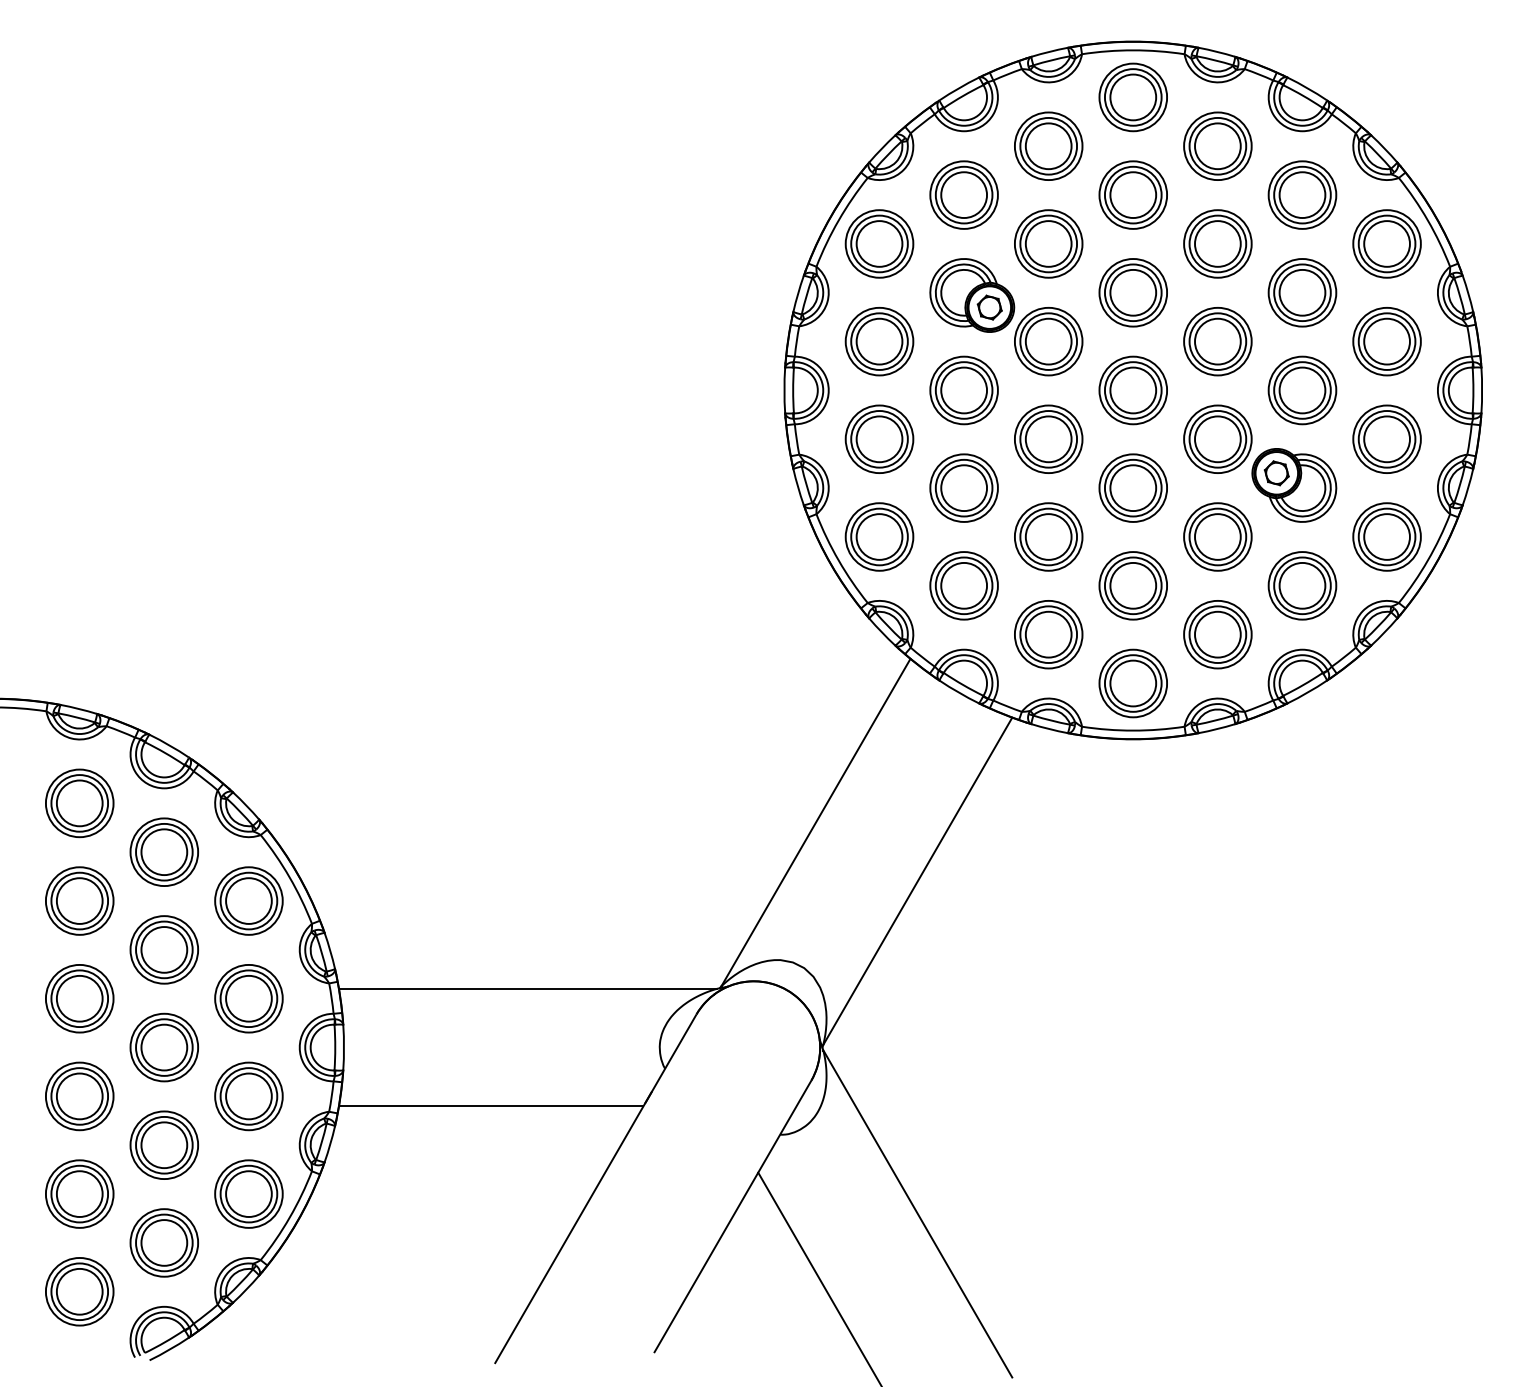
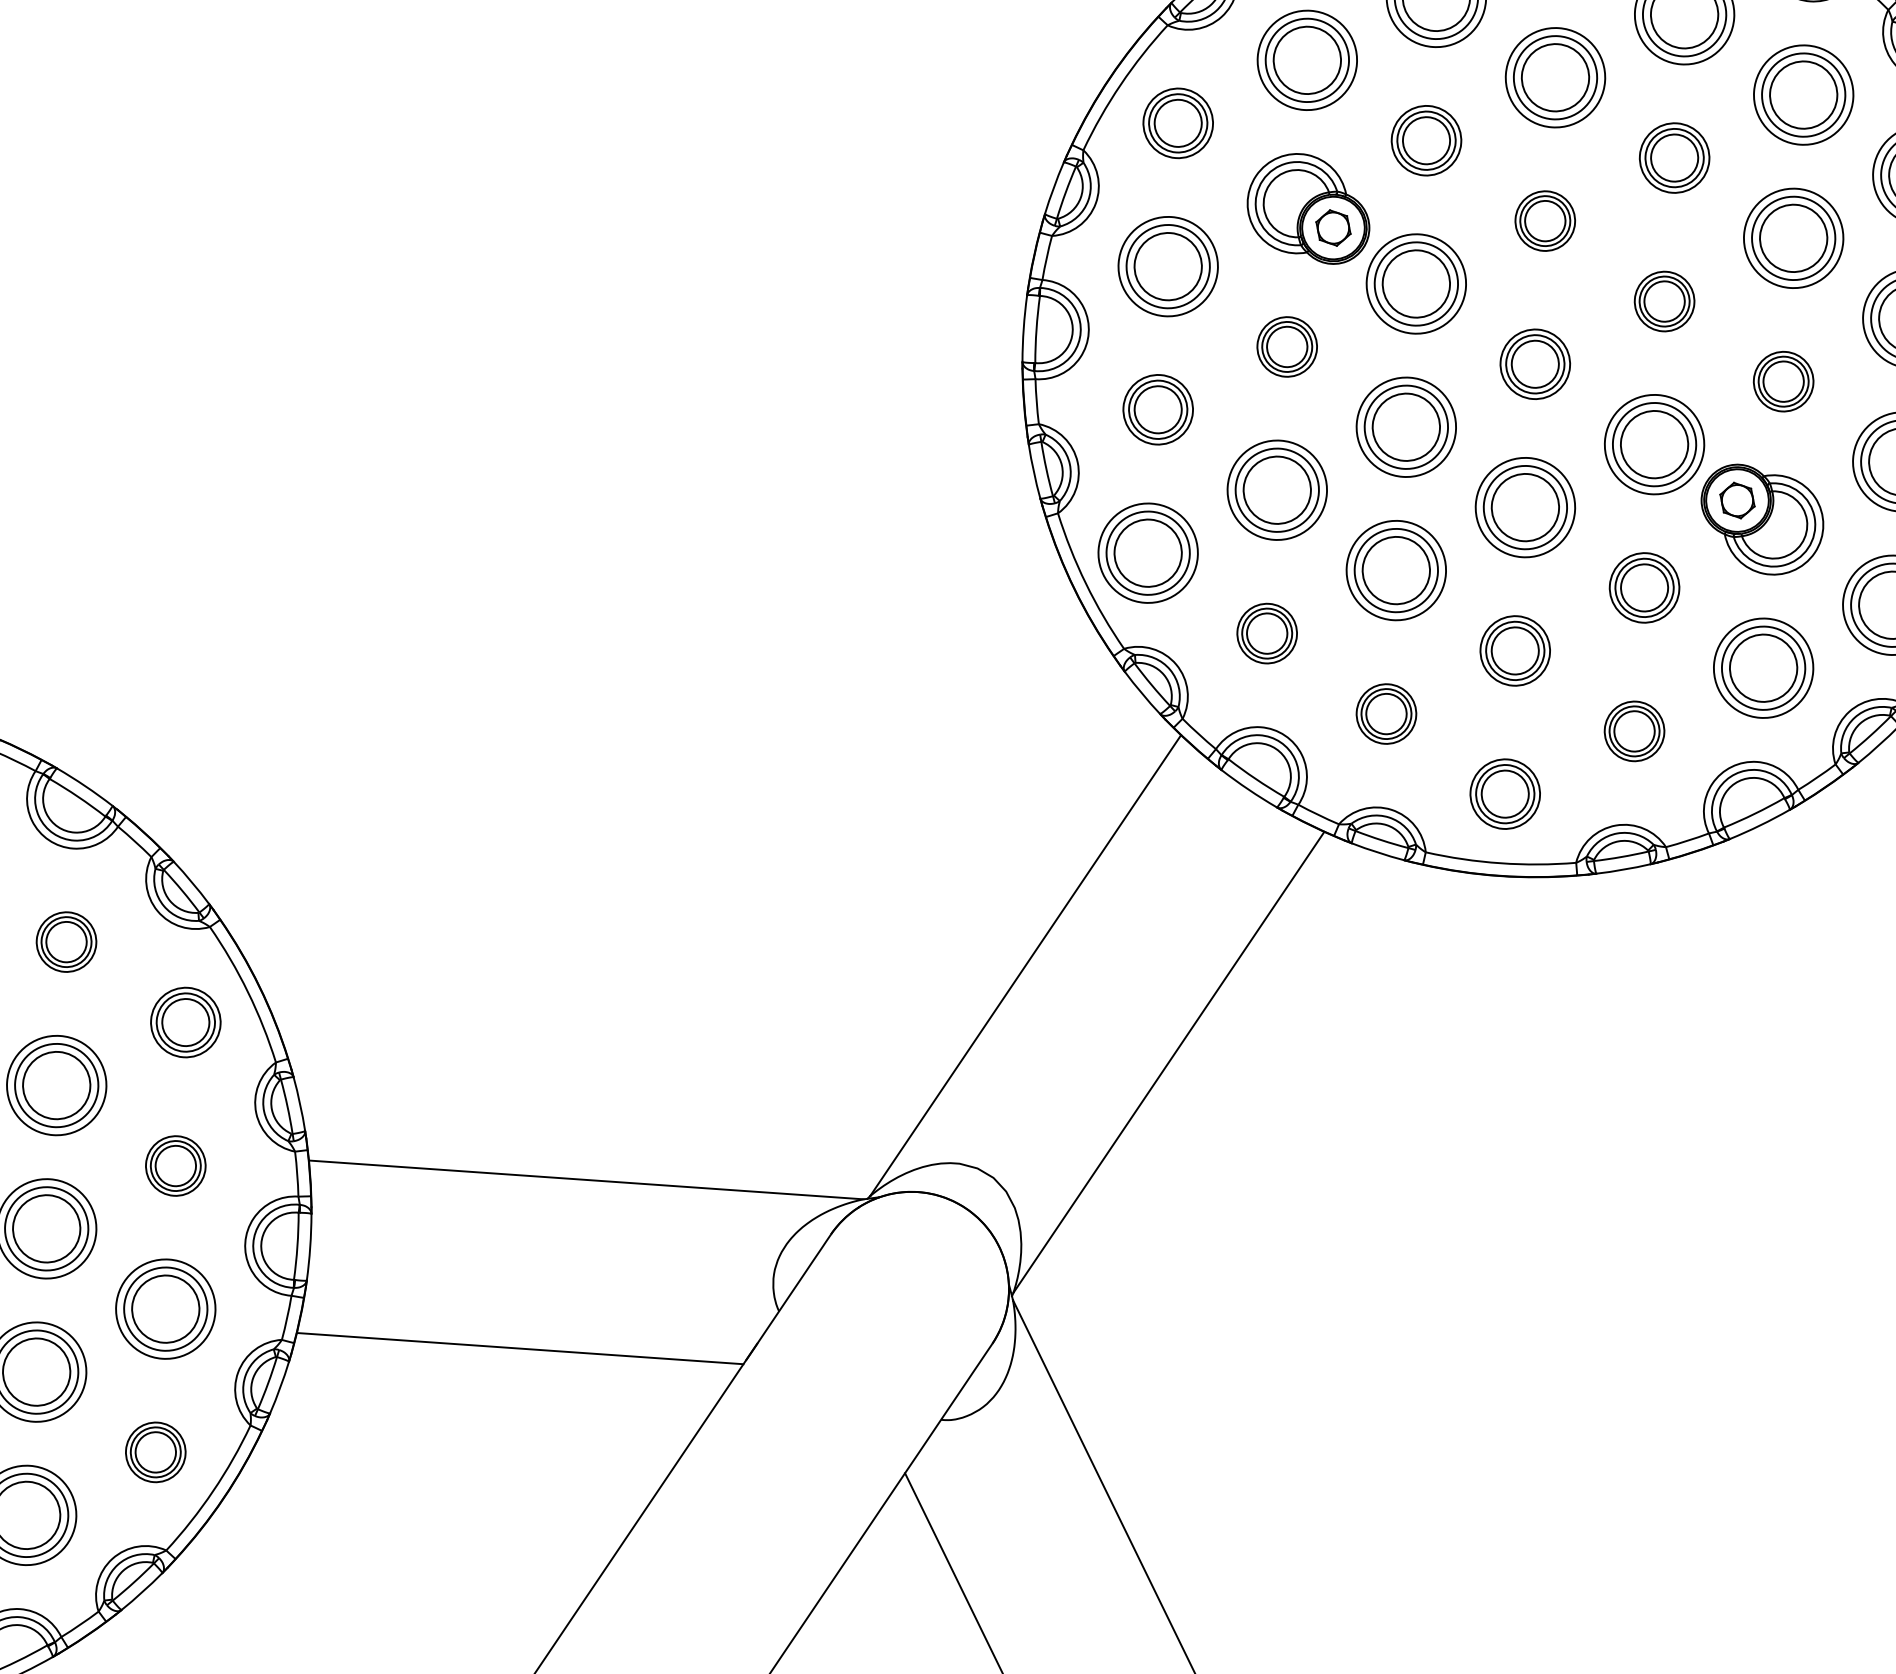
part: (879, 243) -> (1178, 122), size x0.7
part: (1048, 243) -> (1426, 140), size x0.7
part: (1217, 243) -> (1674, 157), size x0.7
part: (1132, 292) -> (1544, 220), size x0.6
part: (1217, 341) -> (1664, 301), size x0.6
part: (963, 390) -> (1286, 346), size x0.6
part: (1132, 390) -> (1534, 364), size x0.7
part: (1302, 390) -> (1783, 381), size x0.6
part: (879, 438) -> (1158, 408), size x0.7
part: (1217, 536) -> (1644, 587), size x0.7
part: (963, 585) -> (1266, 632), size x0.6
part: (1132, 585) -> (1514, 650), size x0.7
part: (1048, 634) -> (1386, 713), size x0.6
part: (1217, 634) -> (1633, 730), size x0.6
part: (1132, 683) -> (1504, 794), size x0.7
part: (163, 851) -> (65, 941), size x0.6
part: (248, 900) -> (185, 1021), size x0.7
part: (248, 998) -> (175, 1165), size x0.6
part: (248, 1193) -> (155, 1451), size x0.6

